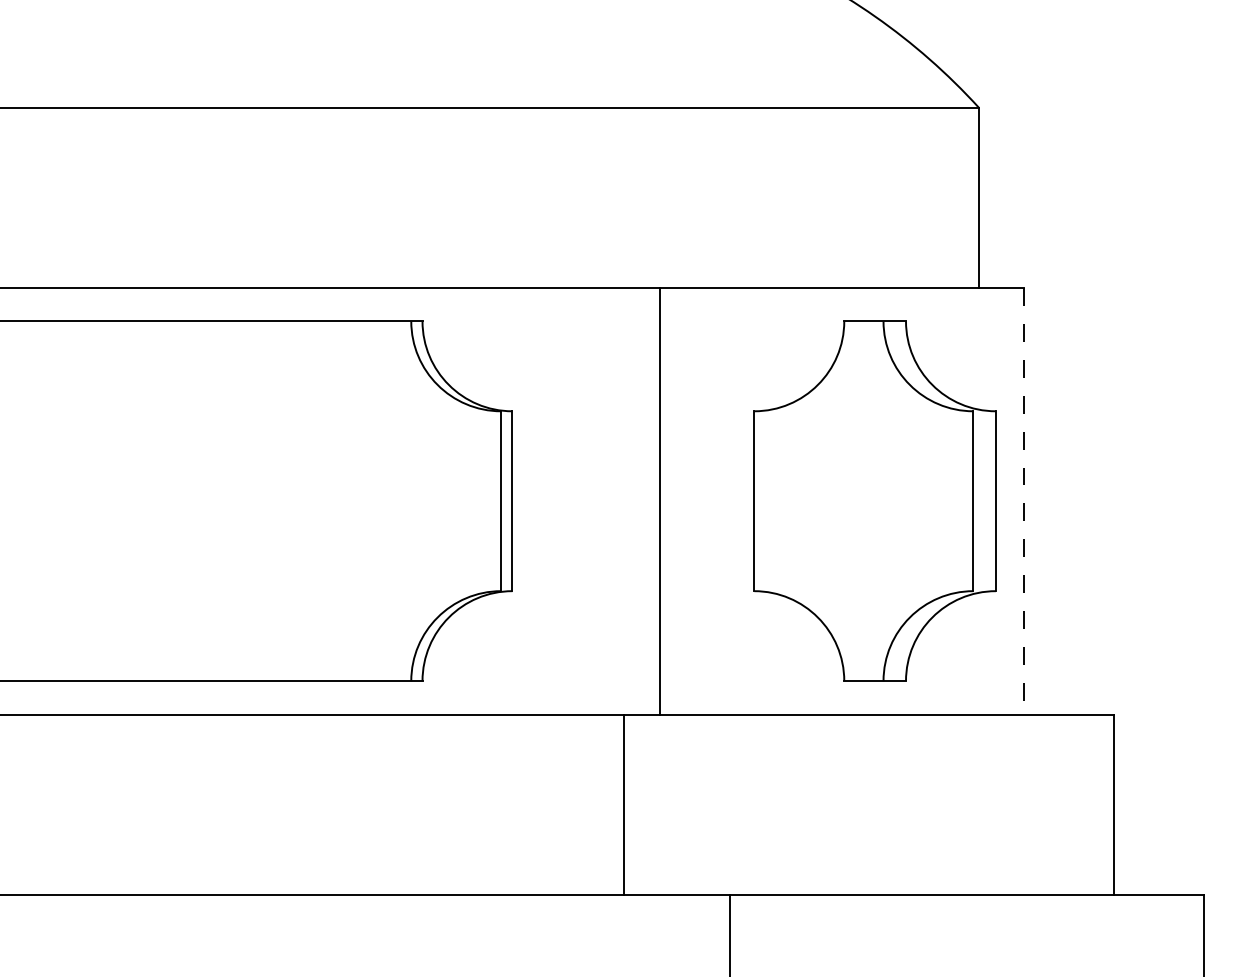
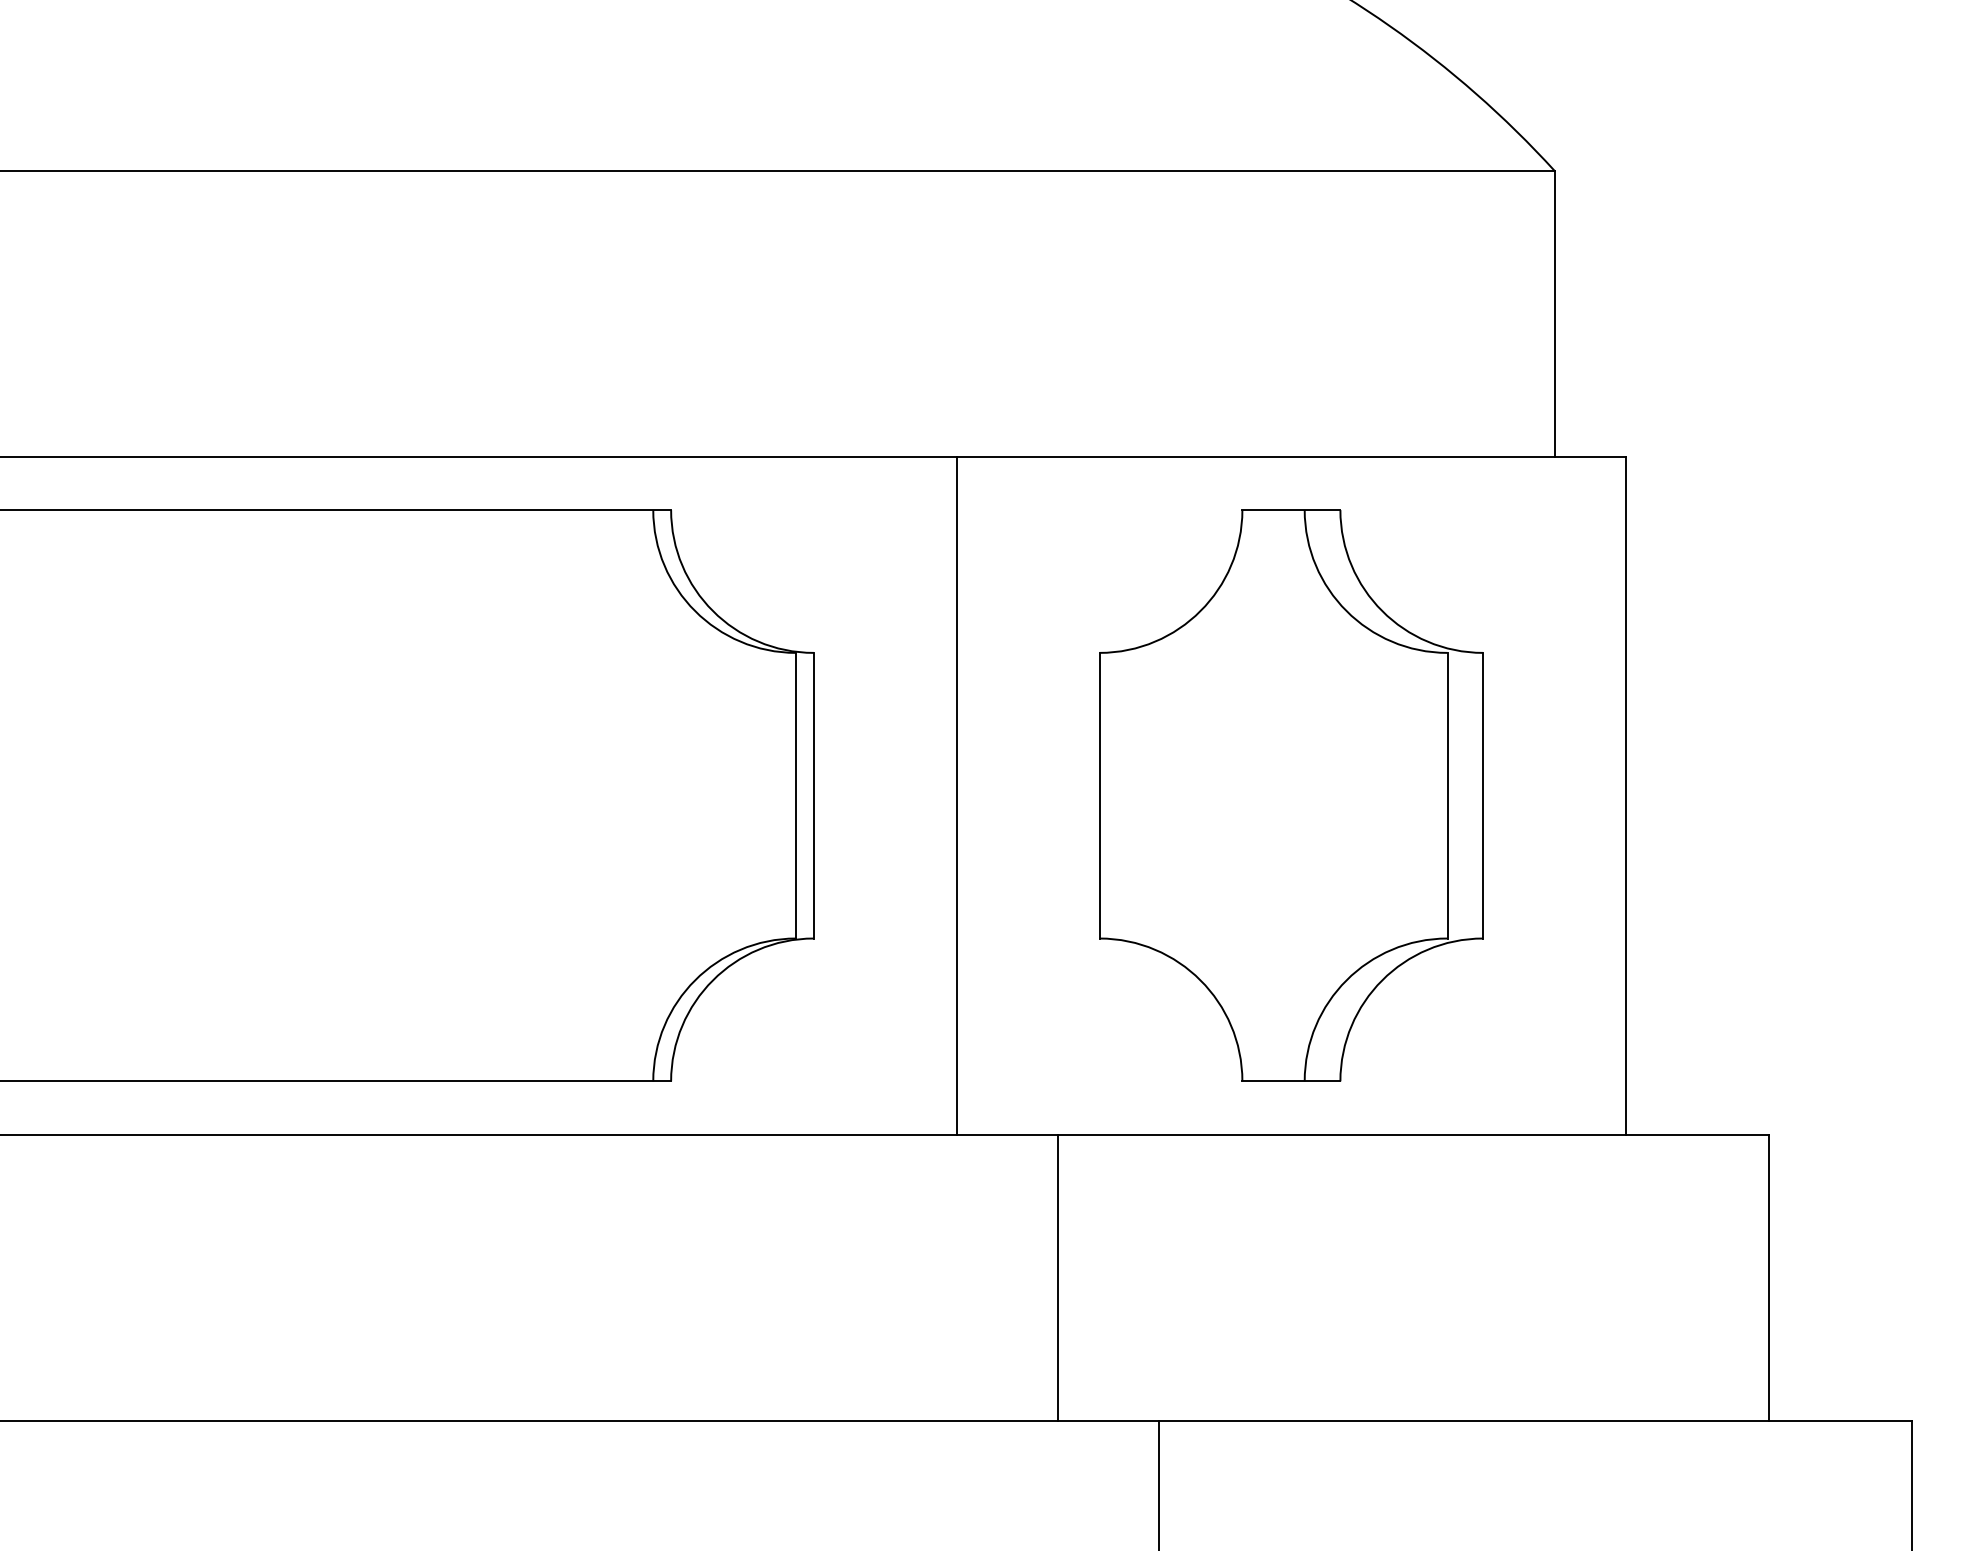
line: (660, 500) -> (956, 794), moved
part: (874, 500) -> (1290, 794), moved
line: (1023, 501) -> (1625, 796), dashed -> solid
line: (624, 804) -> (1058, 1277), moved

